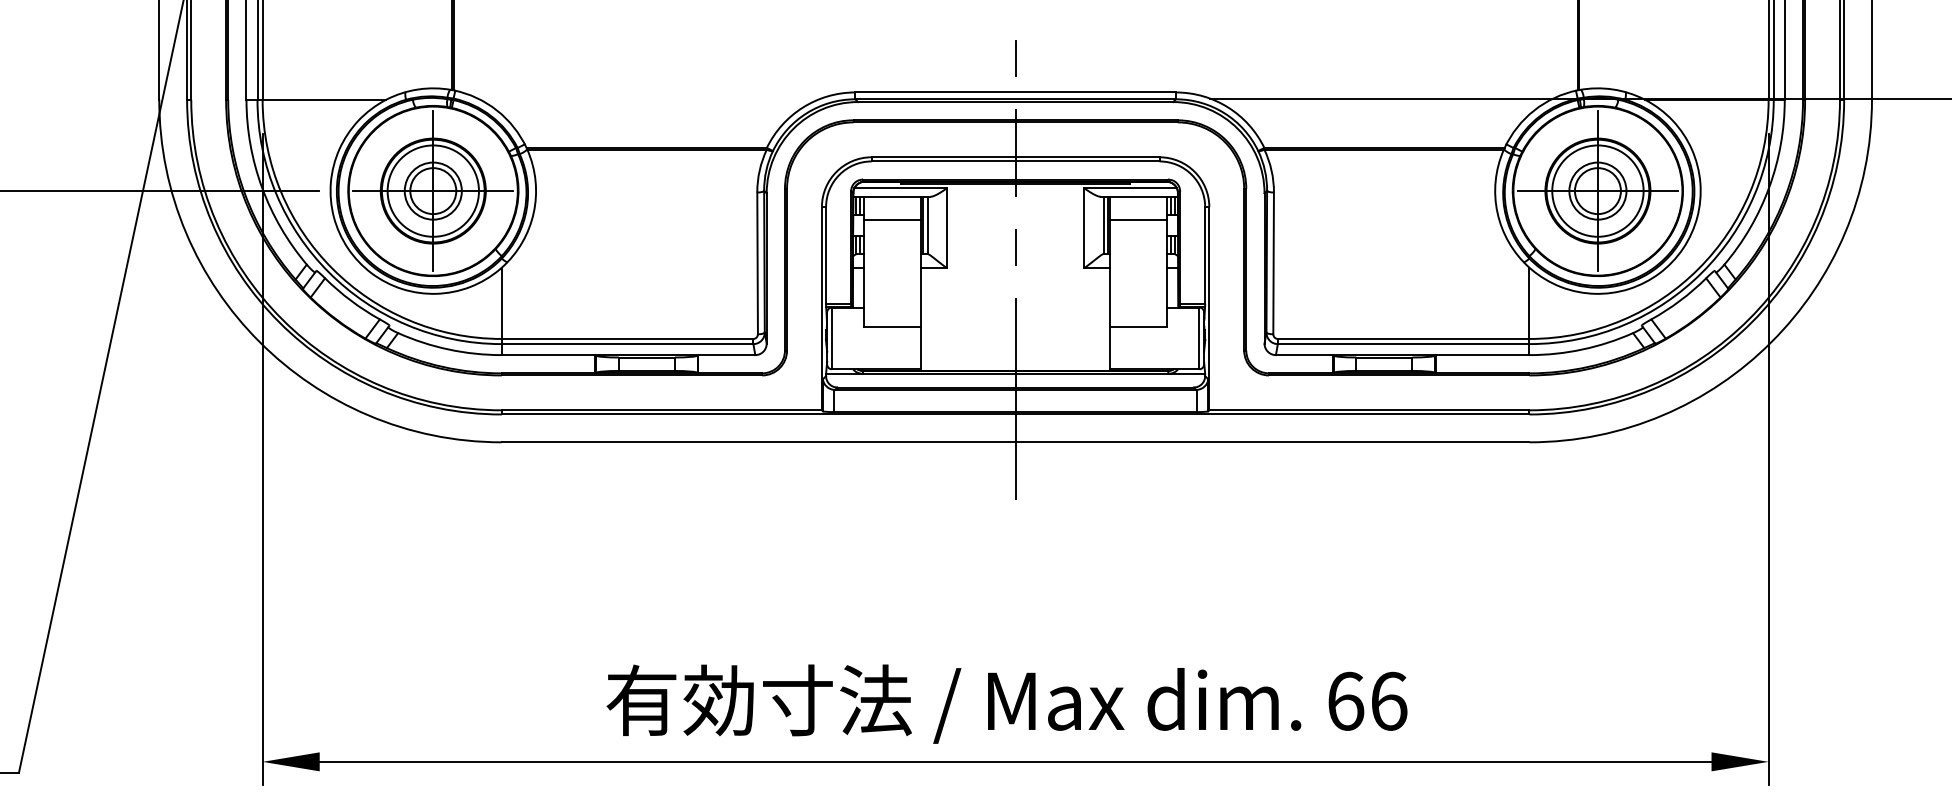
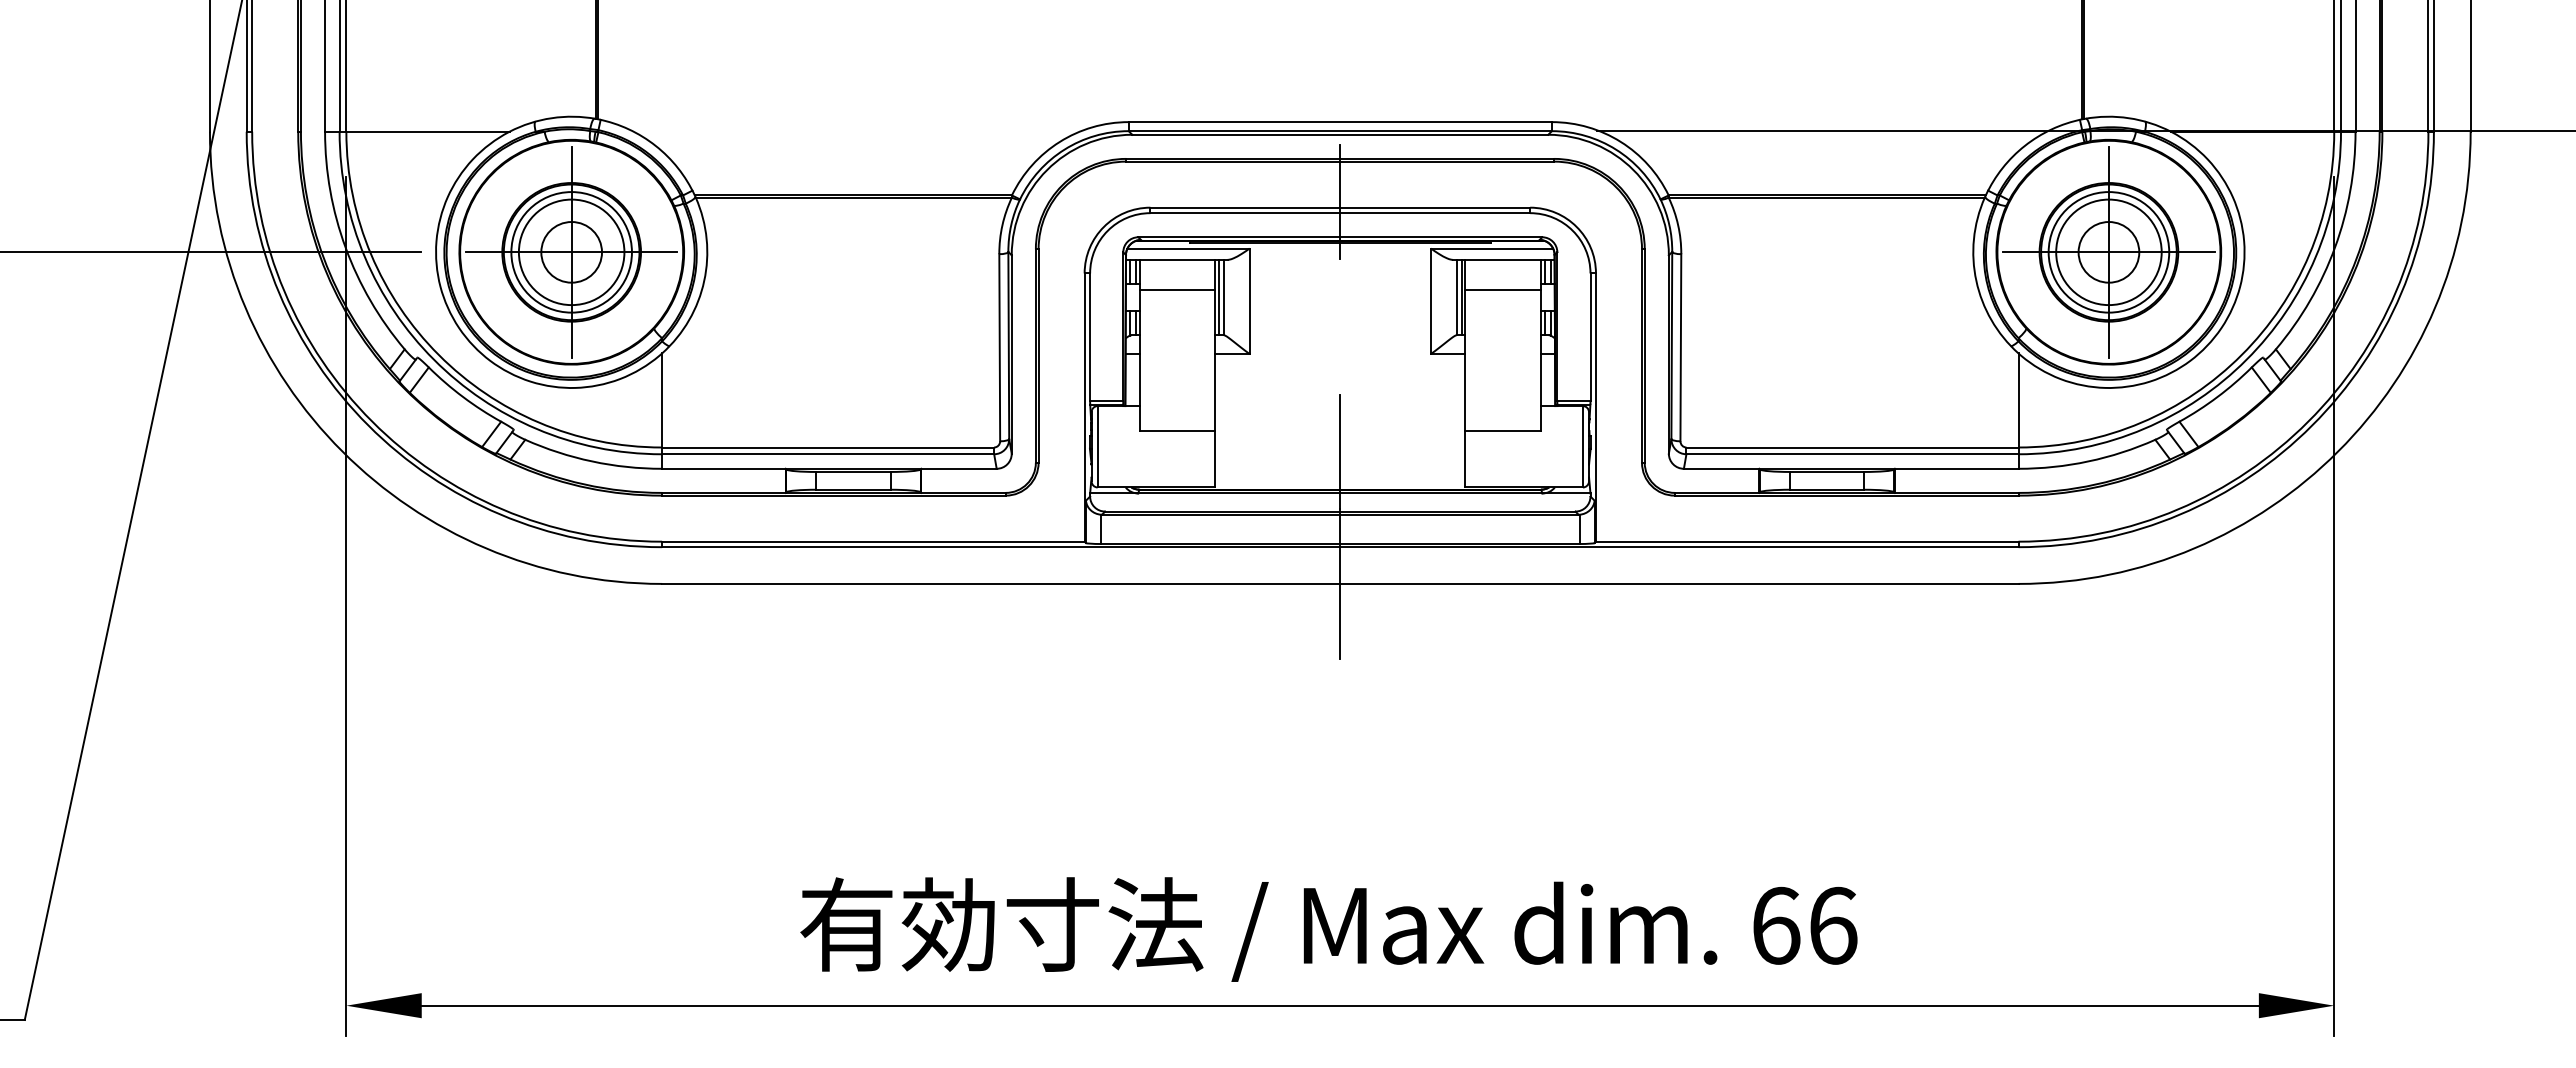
line: (1015, 57) -> (1340, 76), removed
circle: (433, 191) -> (571, 252), size x1.4
circle: (1597, 191) -> (2108, 252), size x1.4
line: (1015, 247) -> (1339, 326), removed

